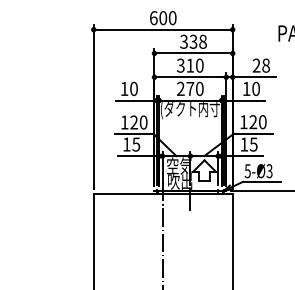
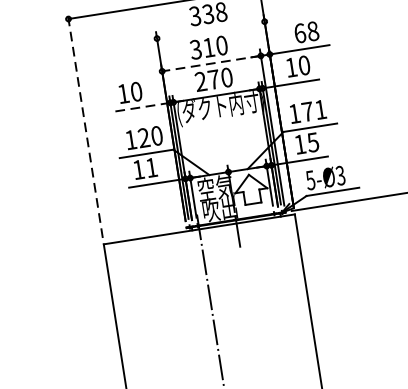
line: (193, 53) -> (210, 30), removed
text: (256, 65) -> (299, 33), 28 -> 68
line: (190, 77) -> (211, 63), solid -> dashed
line: (136, 100) -> (142, 107), solid -> dashed
line: (93, 107) -> (84, 126), solid -> dashed
text: (257, 122) -> (313, 111), 120 -> 171
text: (136, 144) -> (151, 167), 15 -> 11

